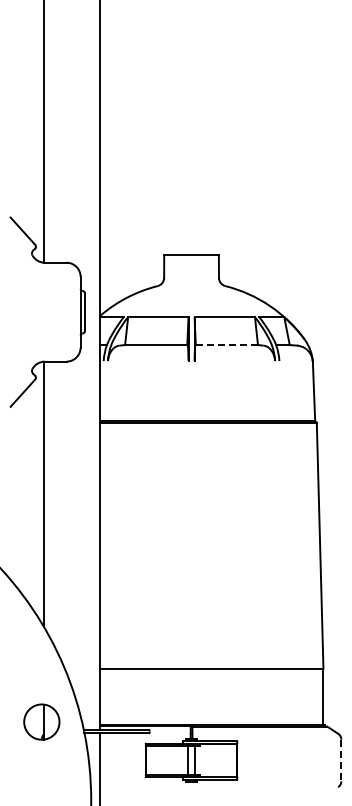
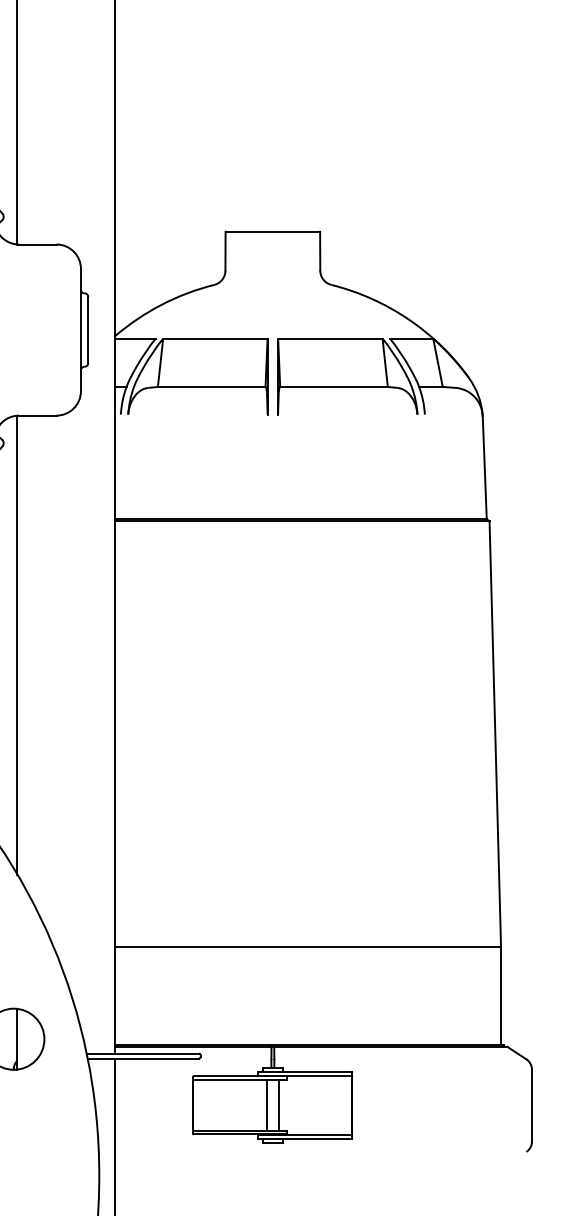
line: (226, 345) -> (333, 387), dashed -> solid
line: (341, 760) -> (532, 1105), dashed -> solid

